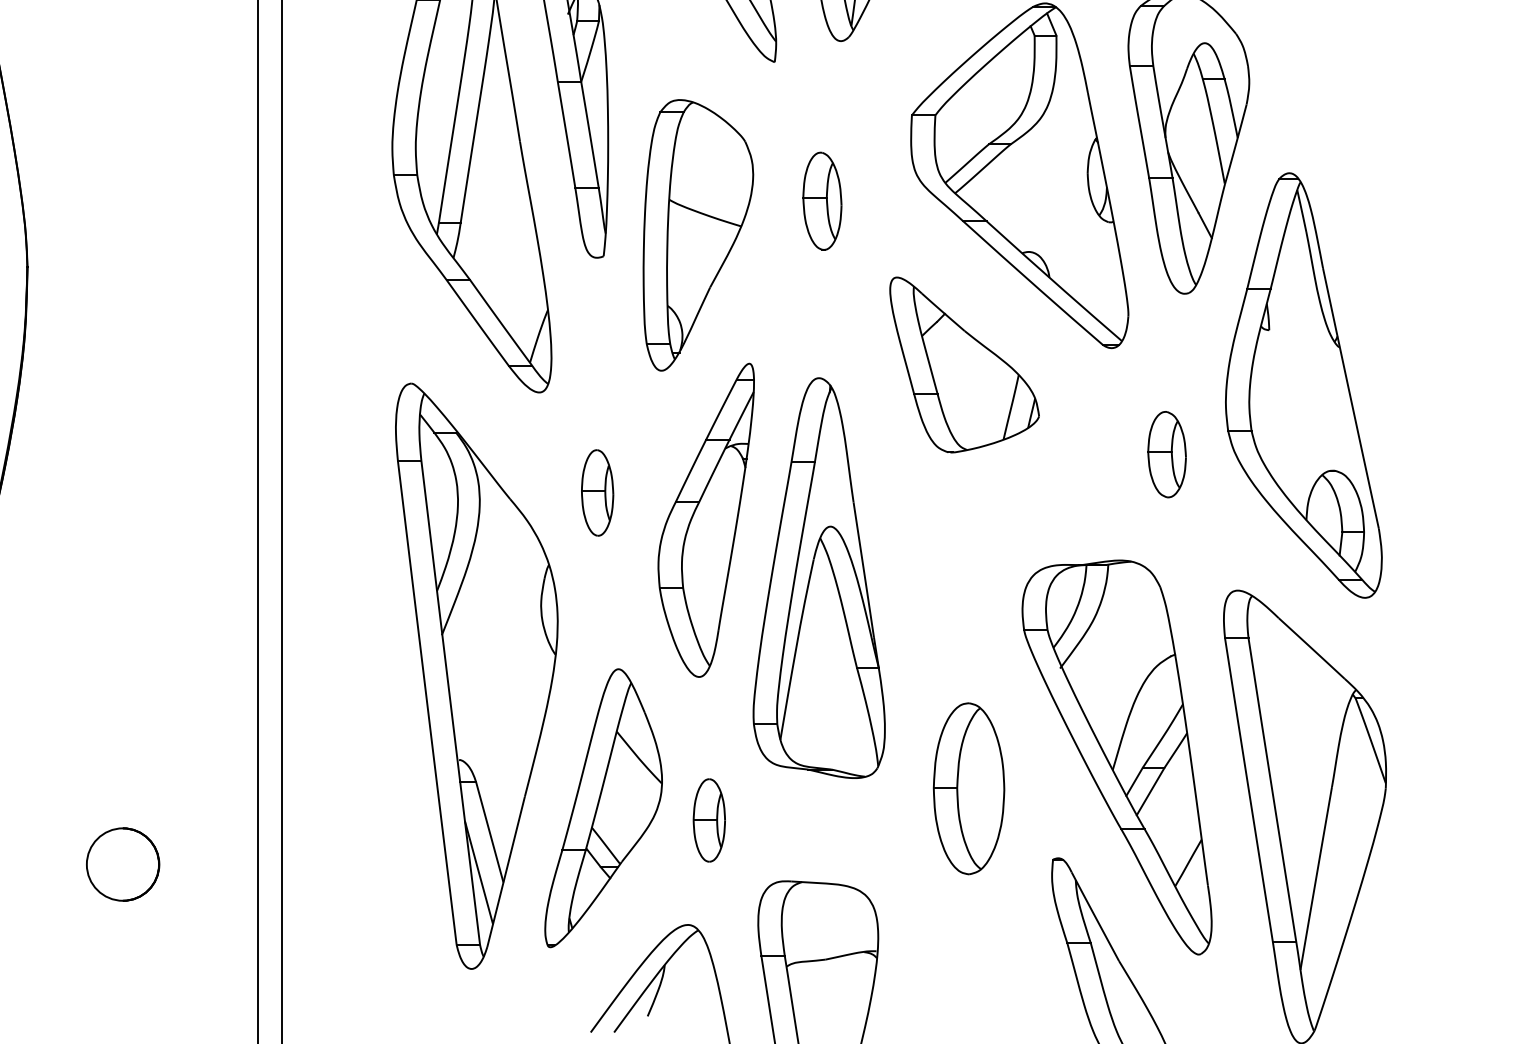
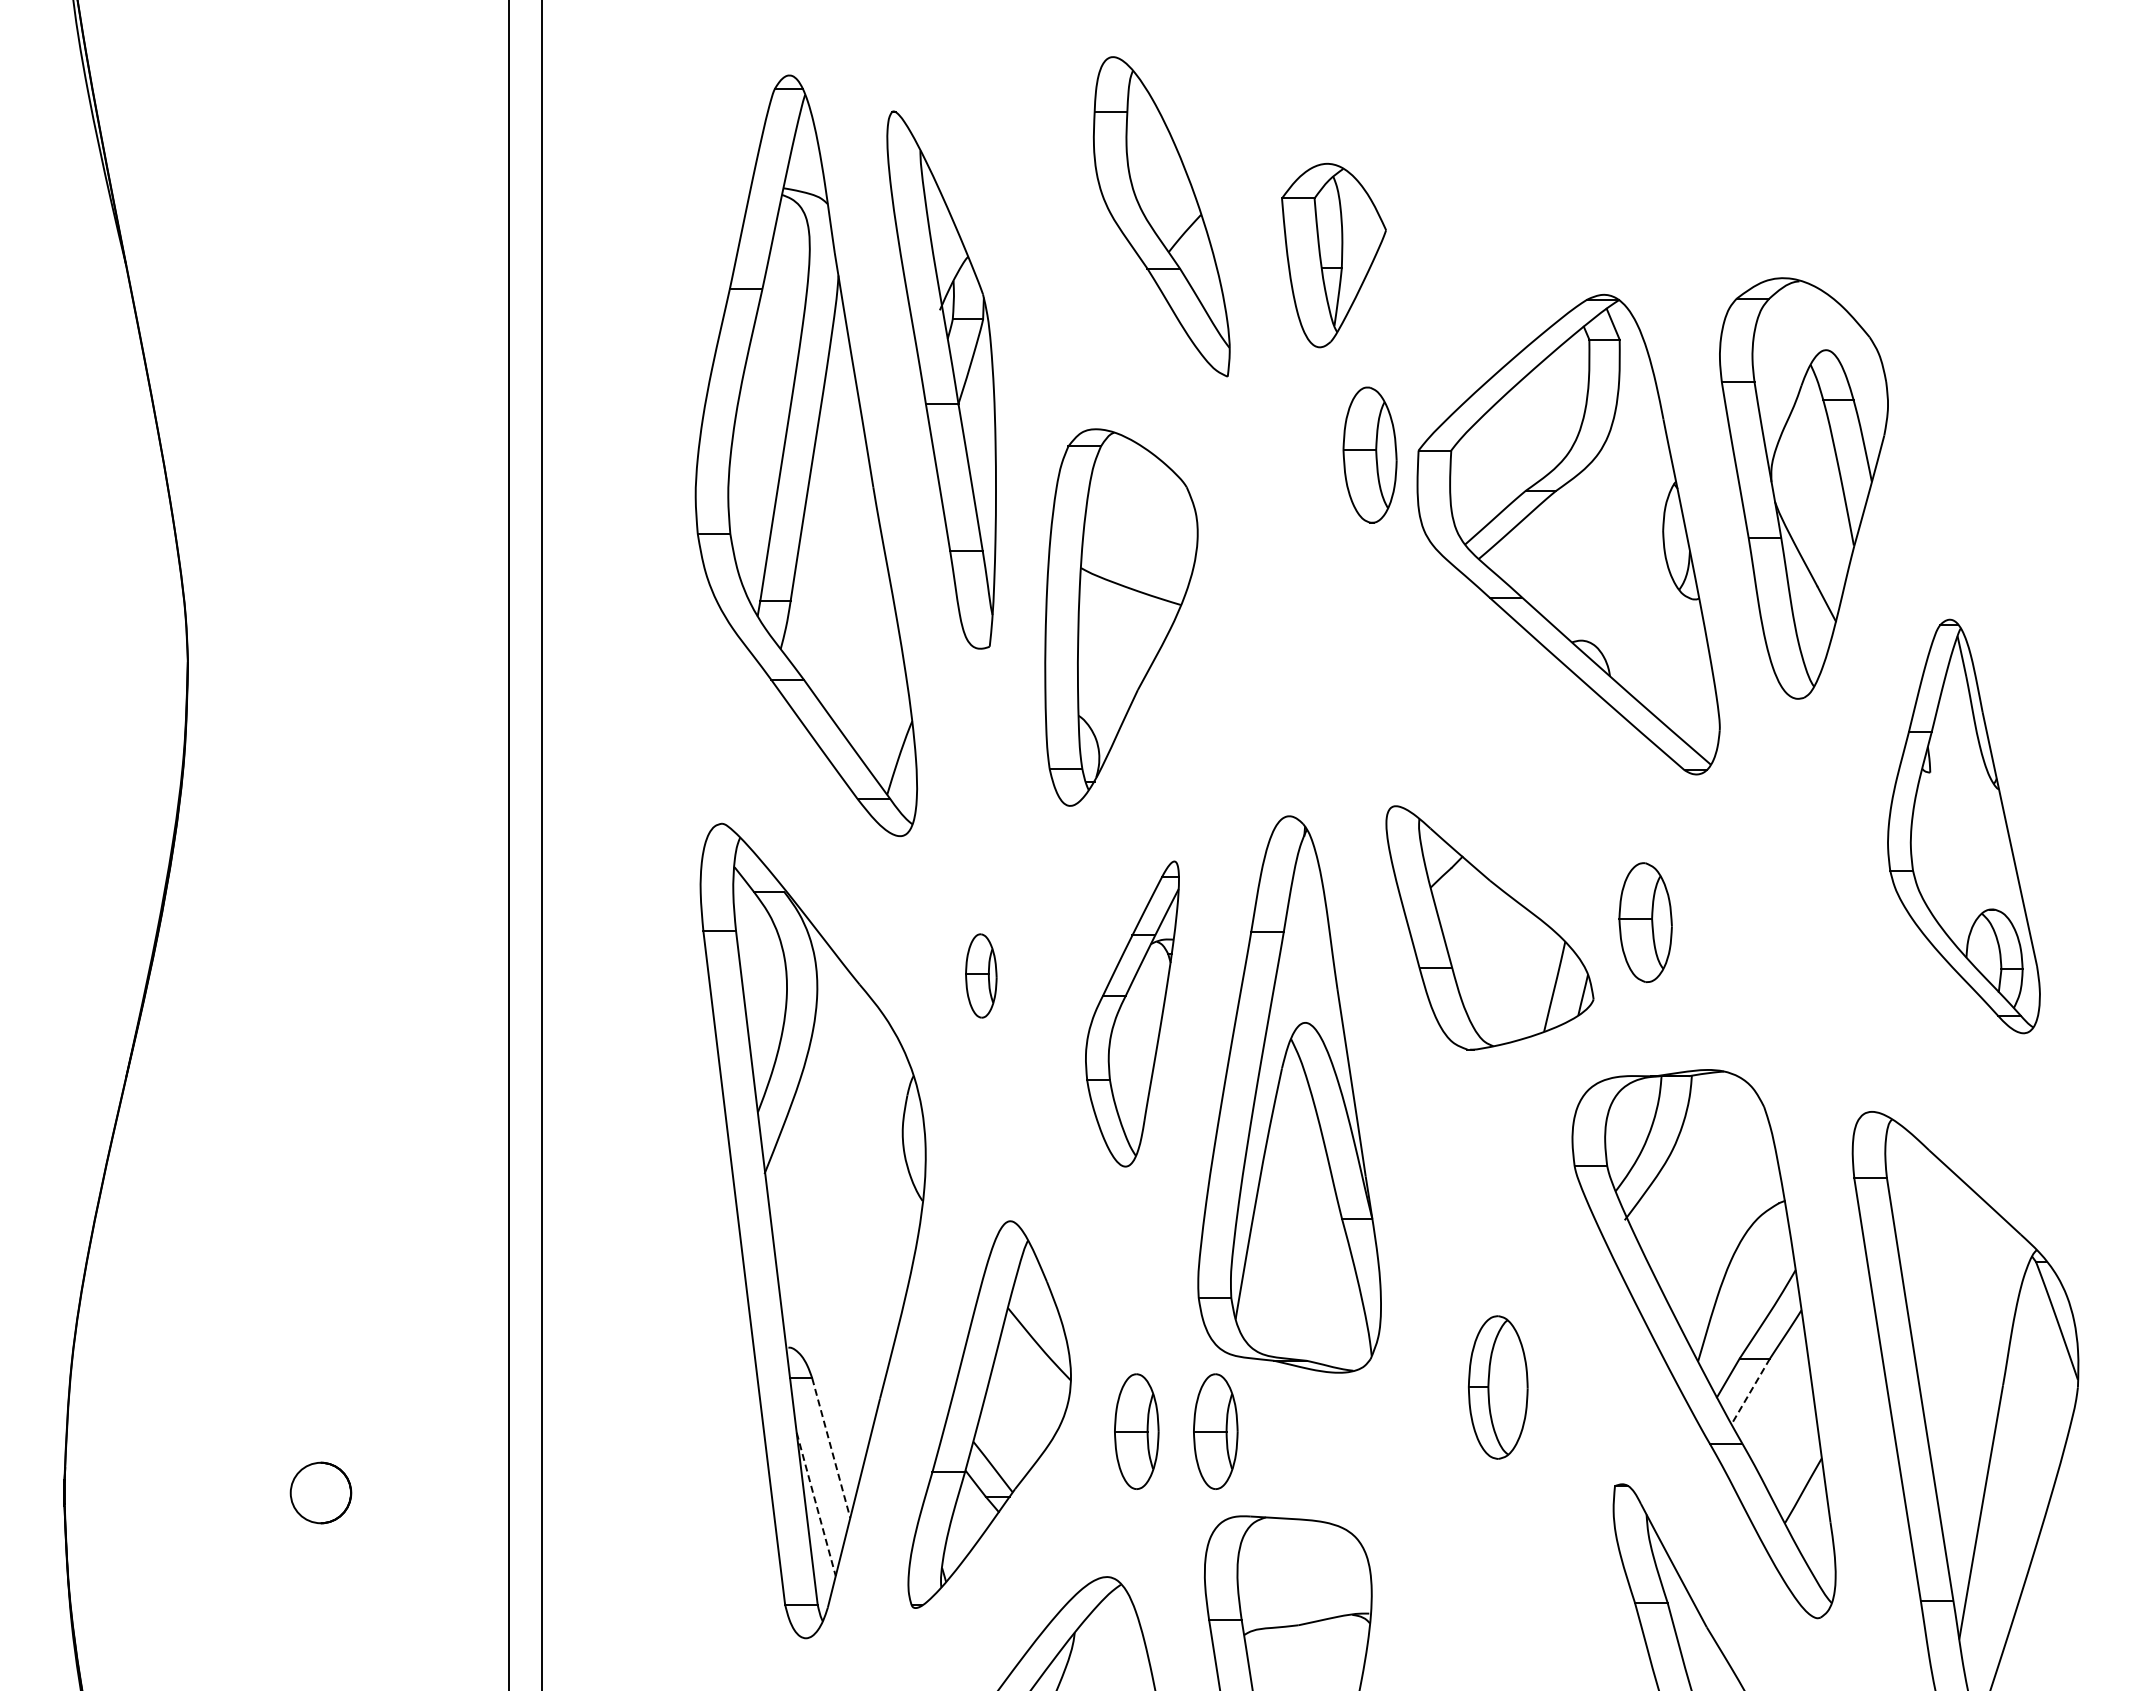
part: (822, 200) -> (1369, 454), moved
part: (964, 364) -> (1489, 927), moved
part: (1303, 385) -> (1963, 826), size x0.7
part: (1166, 454) -> (1645, 922), moved
part: (597, 492) -> (981, 975), size x0.7
part: (706, 519) -> (1132, 1013), size x0.7
part: (969, 788) -> (1498, 1387), size x0.6
line: (1150, 791) -> (1750, 1391), solid -> dashed
part: (765, 820) -> (1215, 1431), added
line: (489, 833) -> (831, 1449), solid -> dashed
part: (122, 864) -> (320, 1492), size x0.6
line: (479, 872) -> (816, 1504), solid -> dashed

